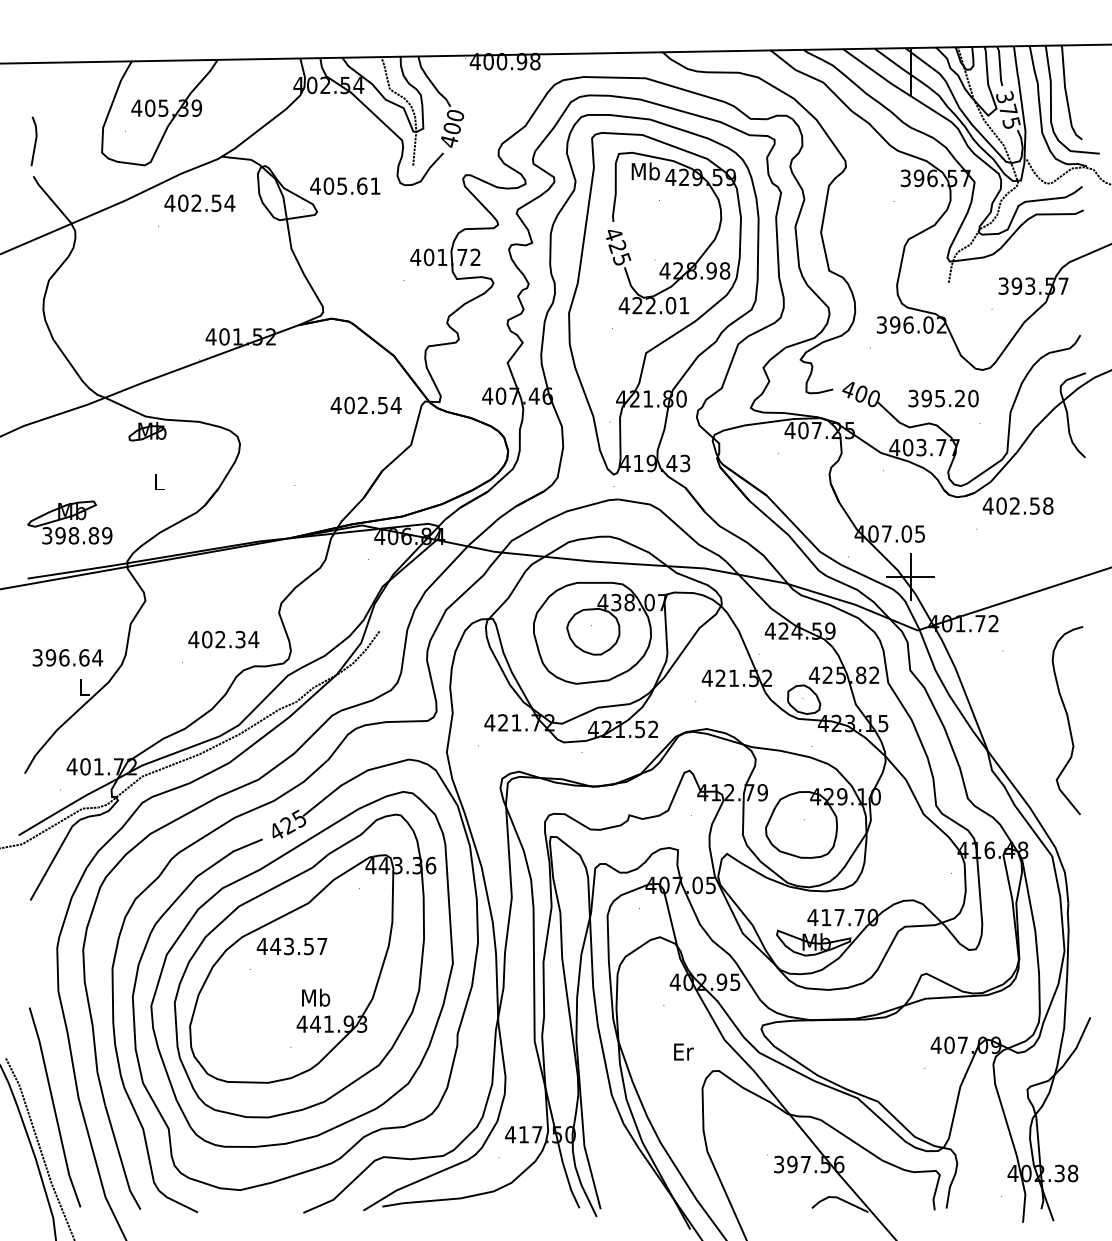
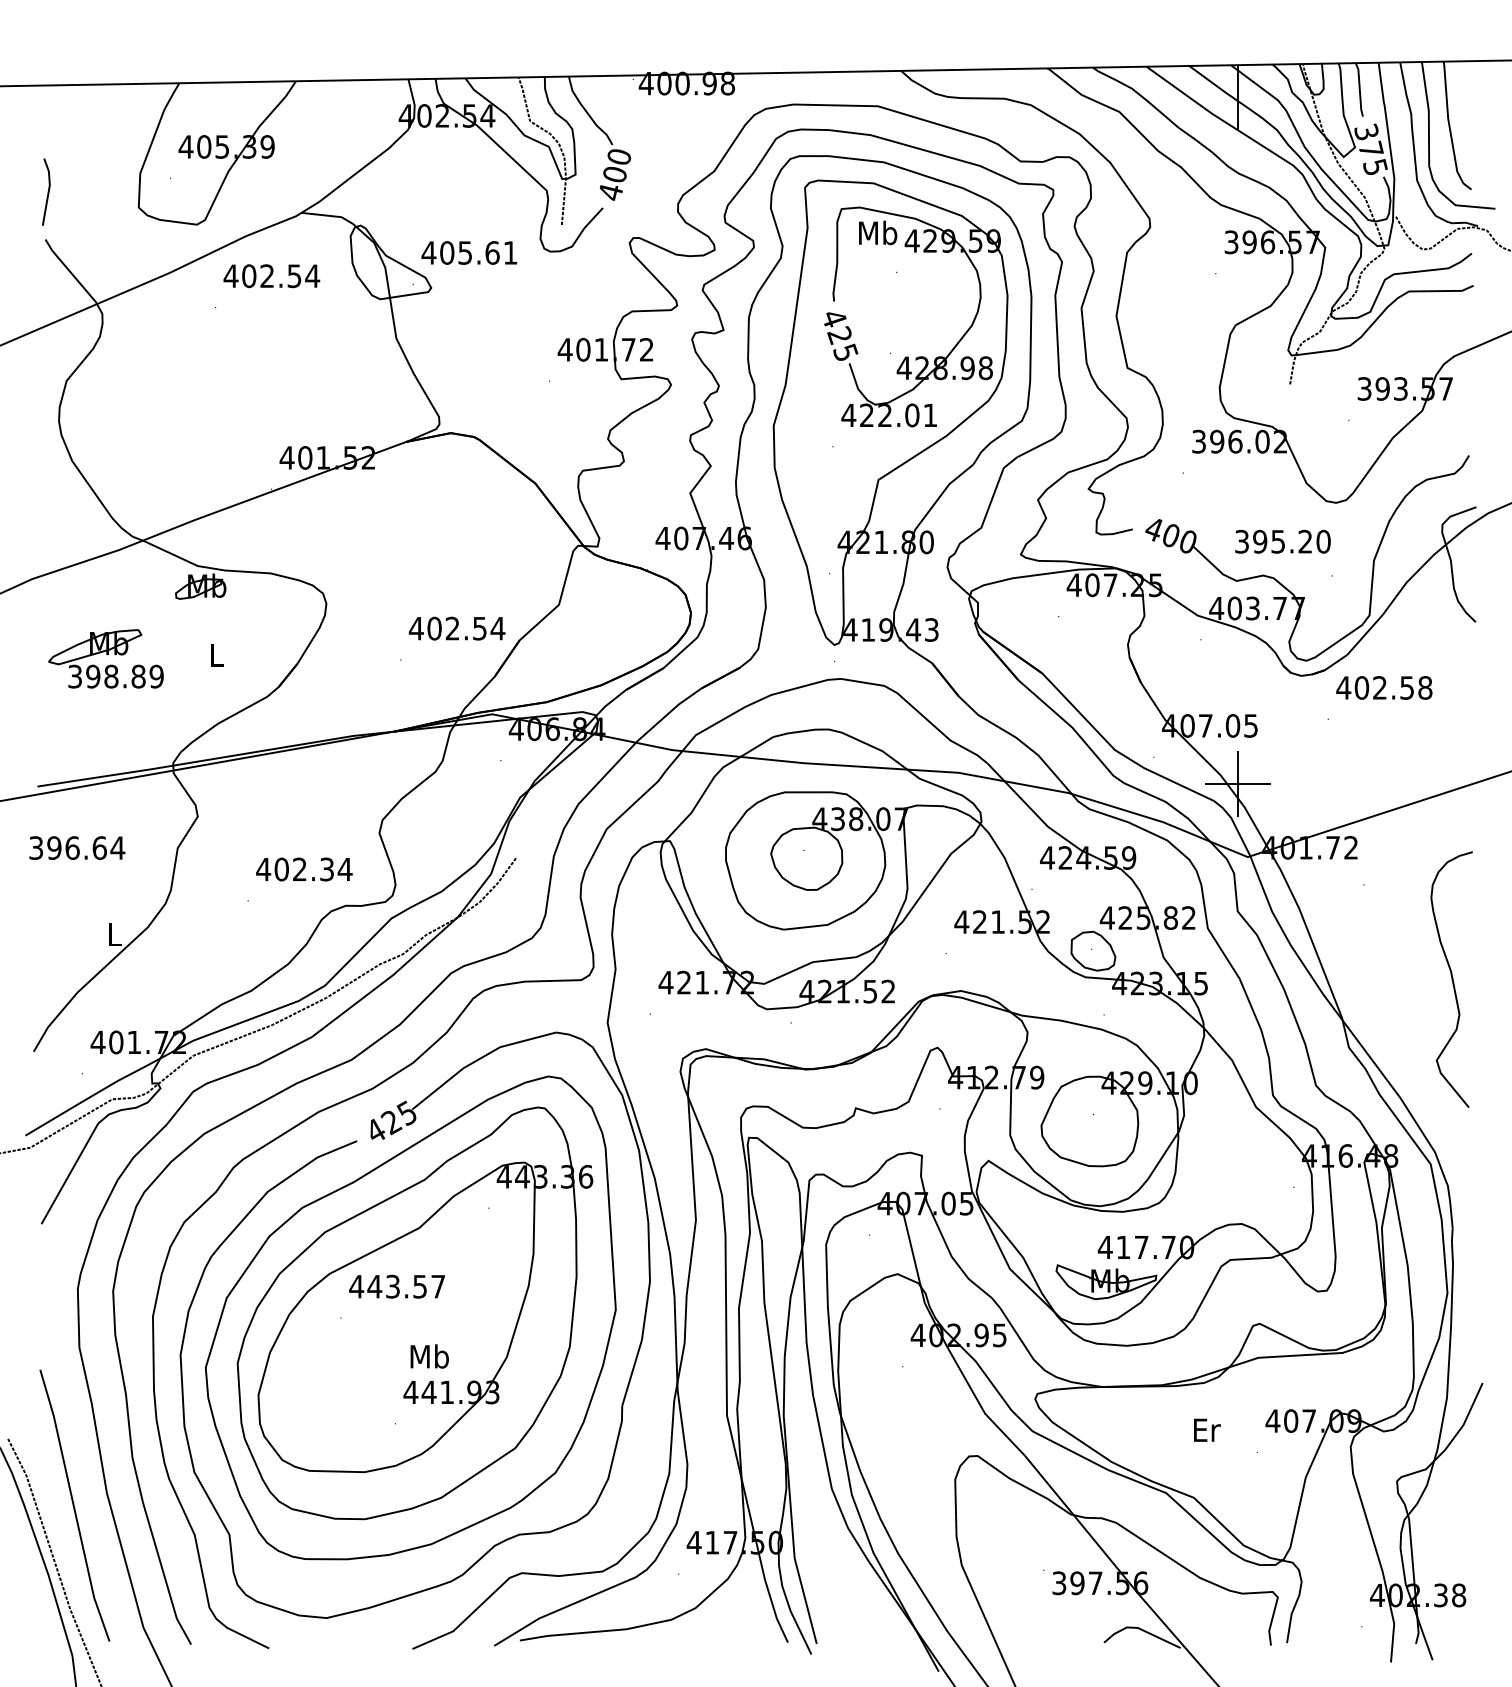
text: (365, 405) -> (456, 628), moved
part: (69, 522) -> (105, 658), moved
text: (67, 657) -> (76, 847), moved
text: (683, 1051) -> (1206, 1429), moved

